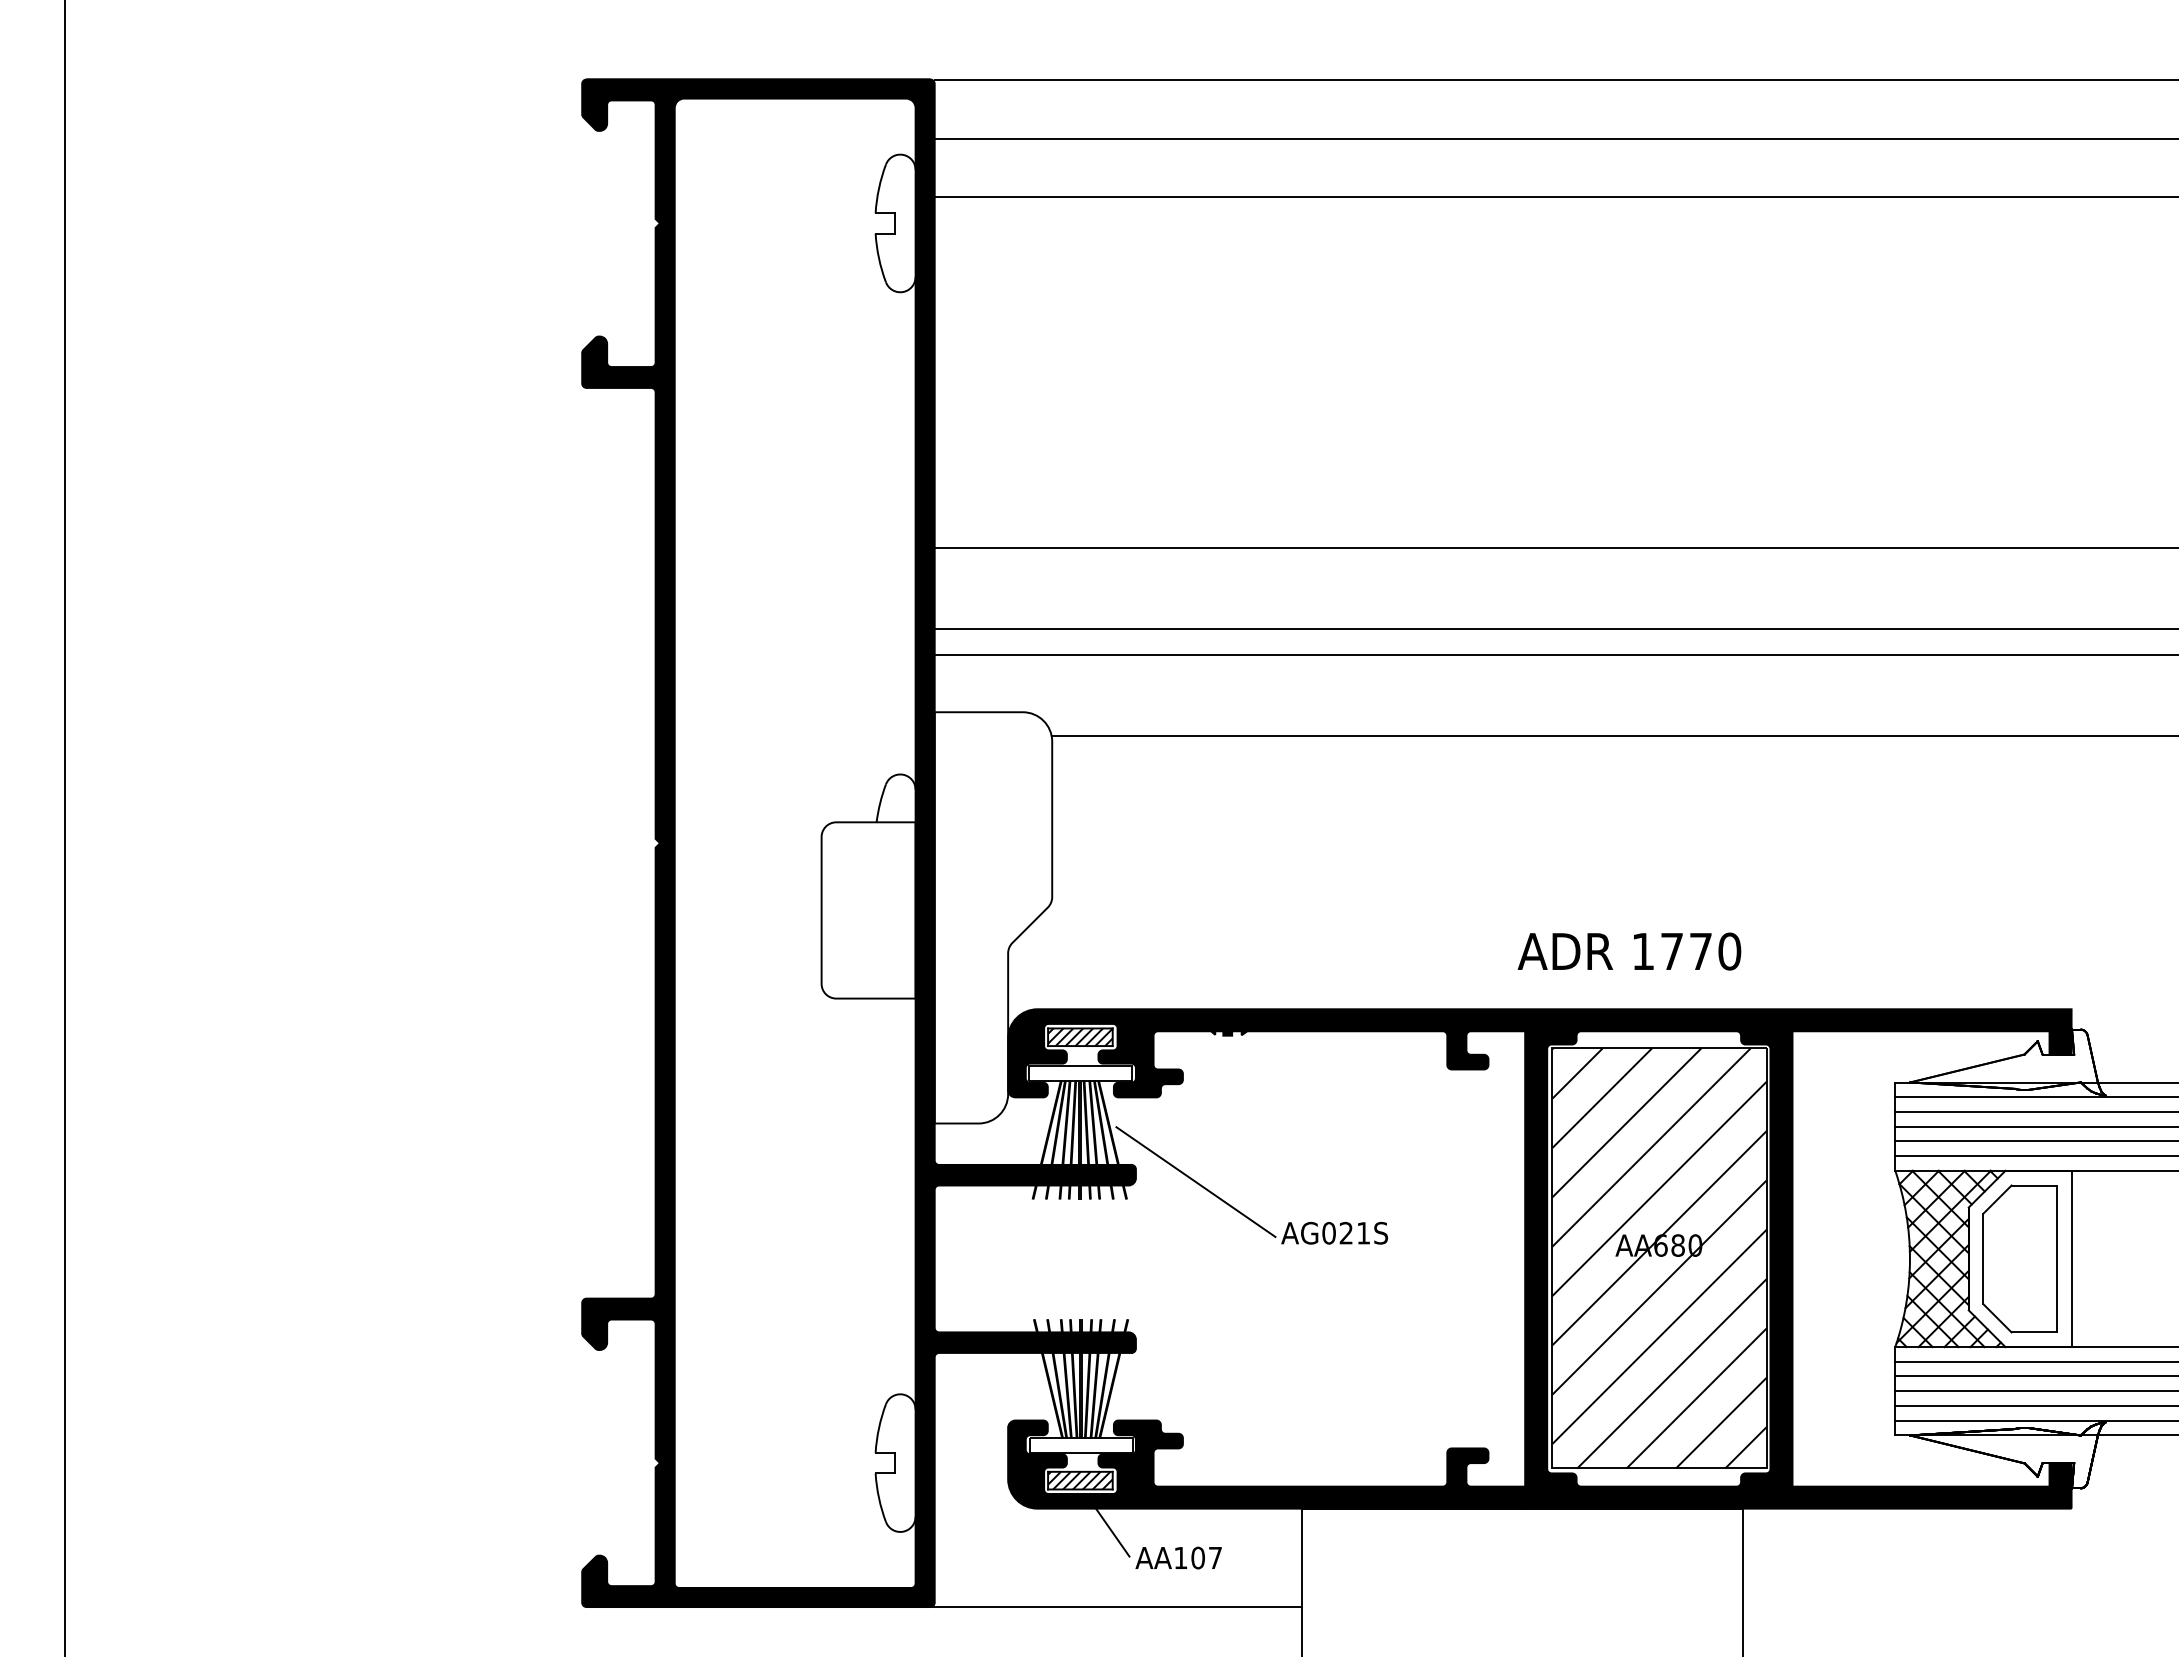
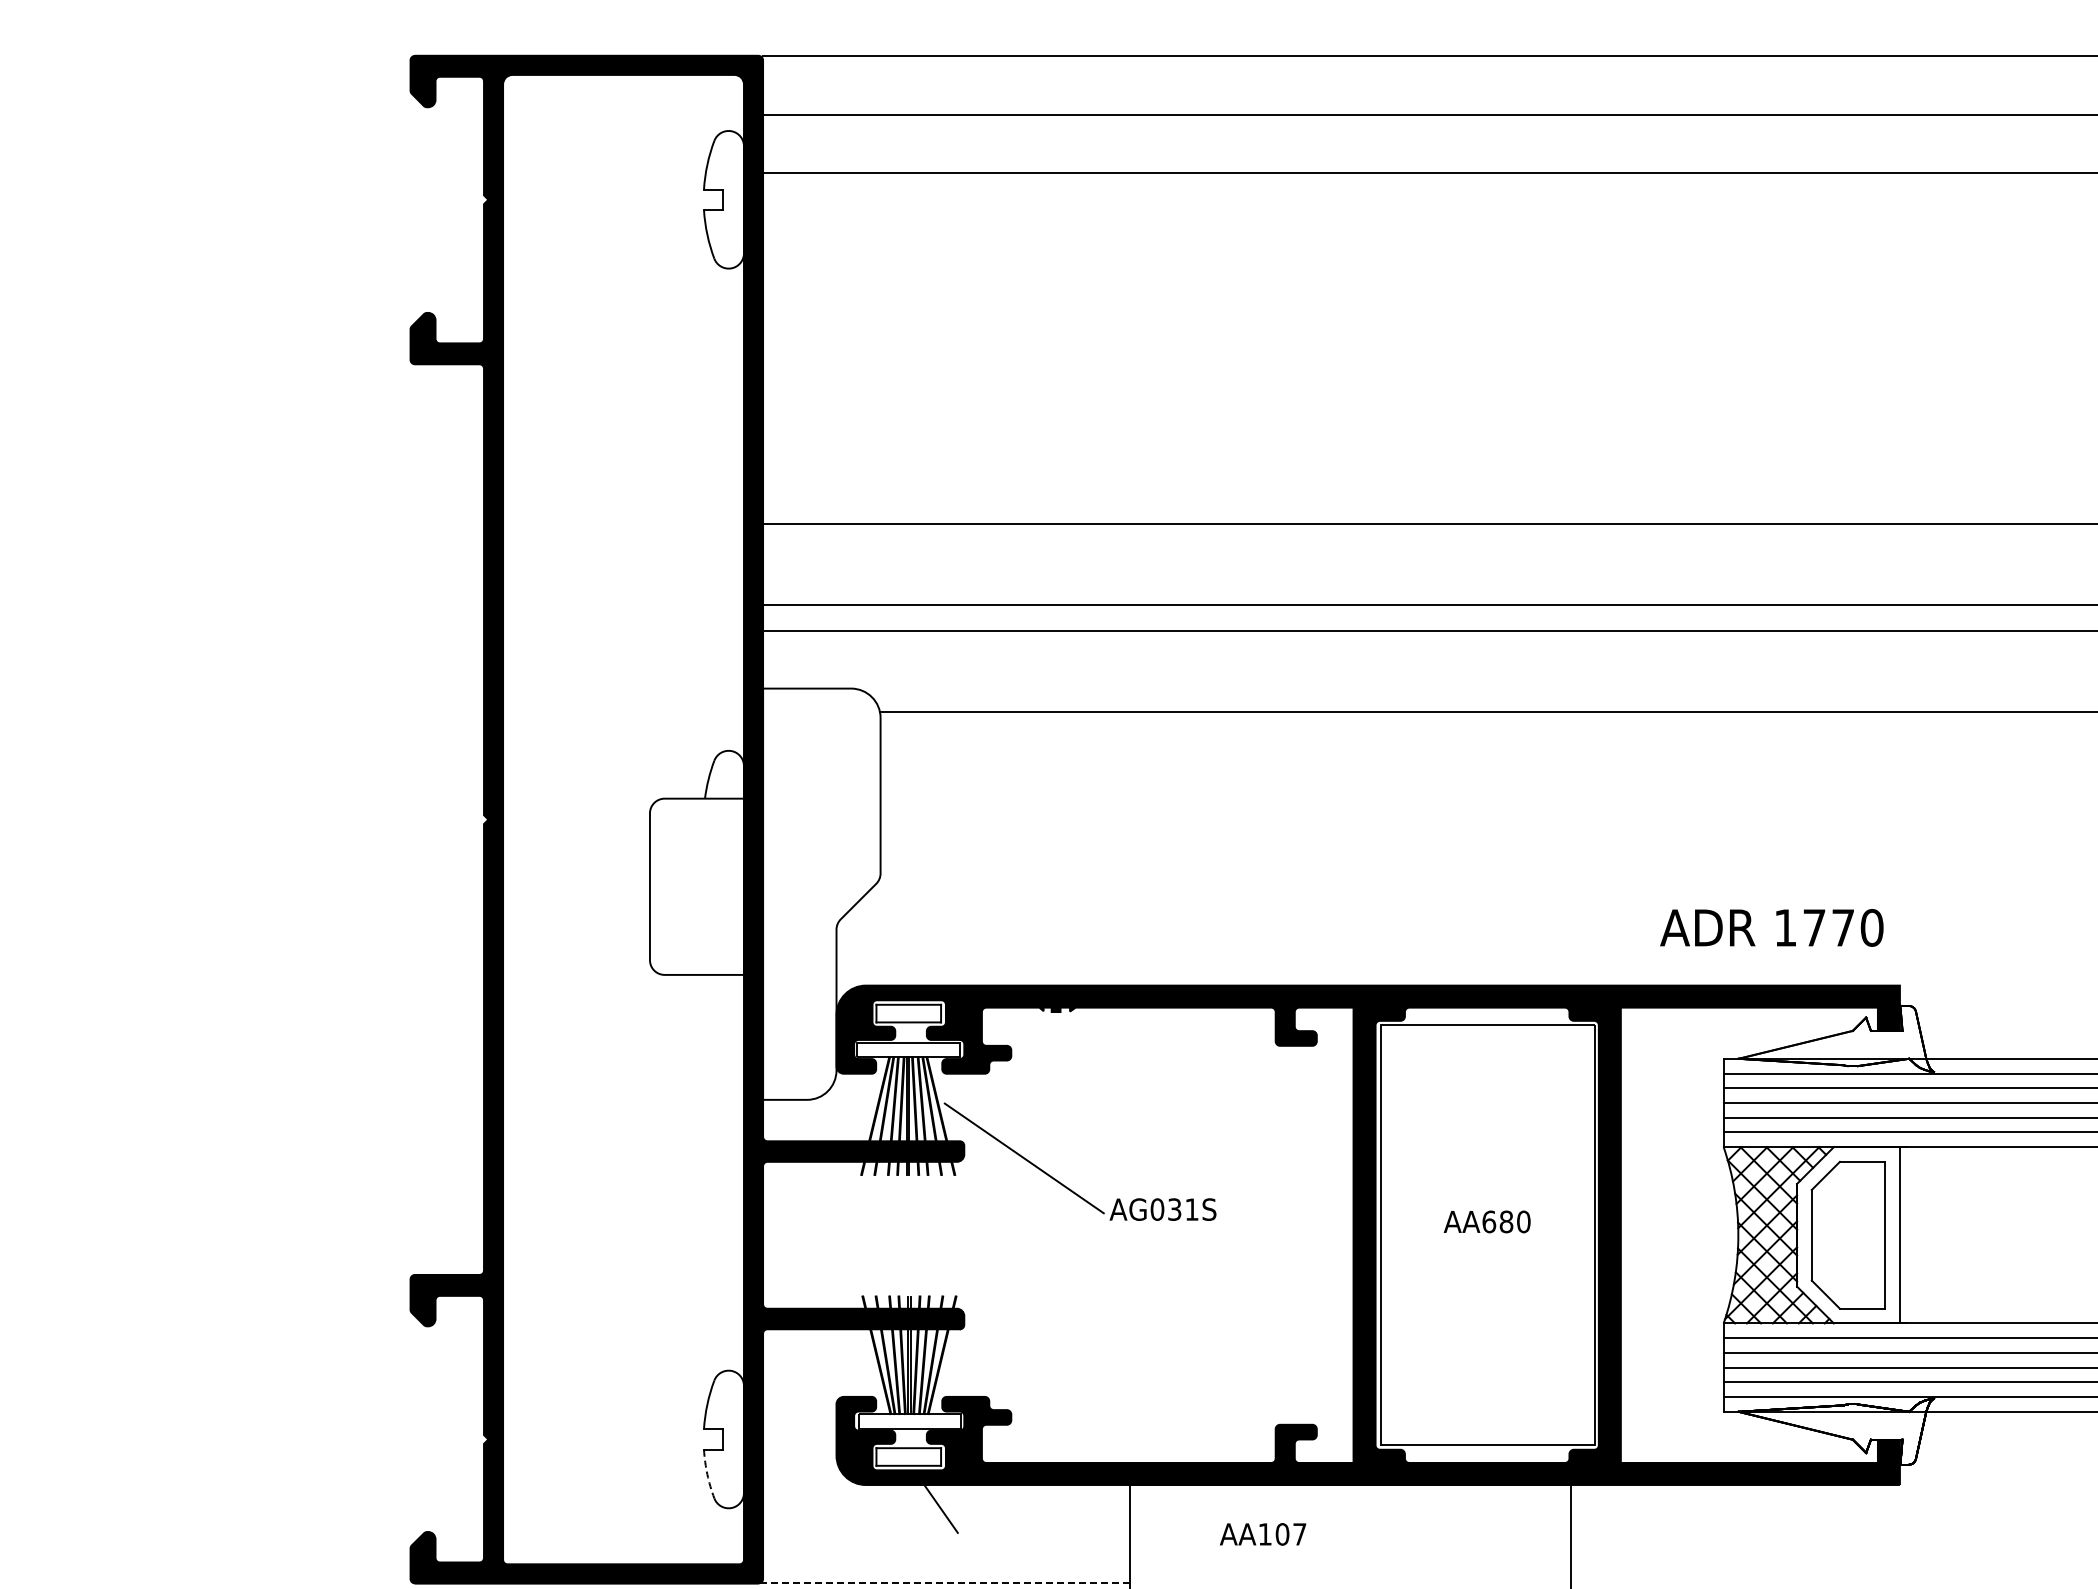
text: (1629, 951) -> (1771, 927), moved
hatch: (1080, 1037) -> (908, 1013), removed
text: (1345, 1233) -> (1173, 1209), AG021S -> AG031S
hatch: (1659, 1258) -> (1487, 1234), removed
hatch: (1080, 1480) -> (908, 1456), removed
arc: (879, 1498) -> (707, 1474), solid -> dashed
text: (1178, 1557) -> (1262, 1533), moved
line: (1116, 1607) -> (944, 1583), solid -> dashed

